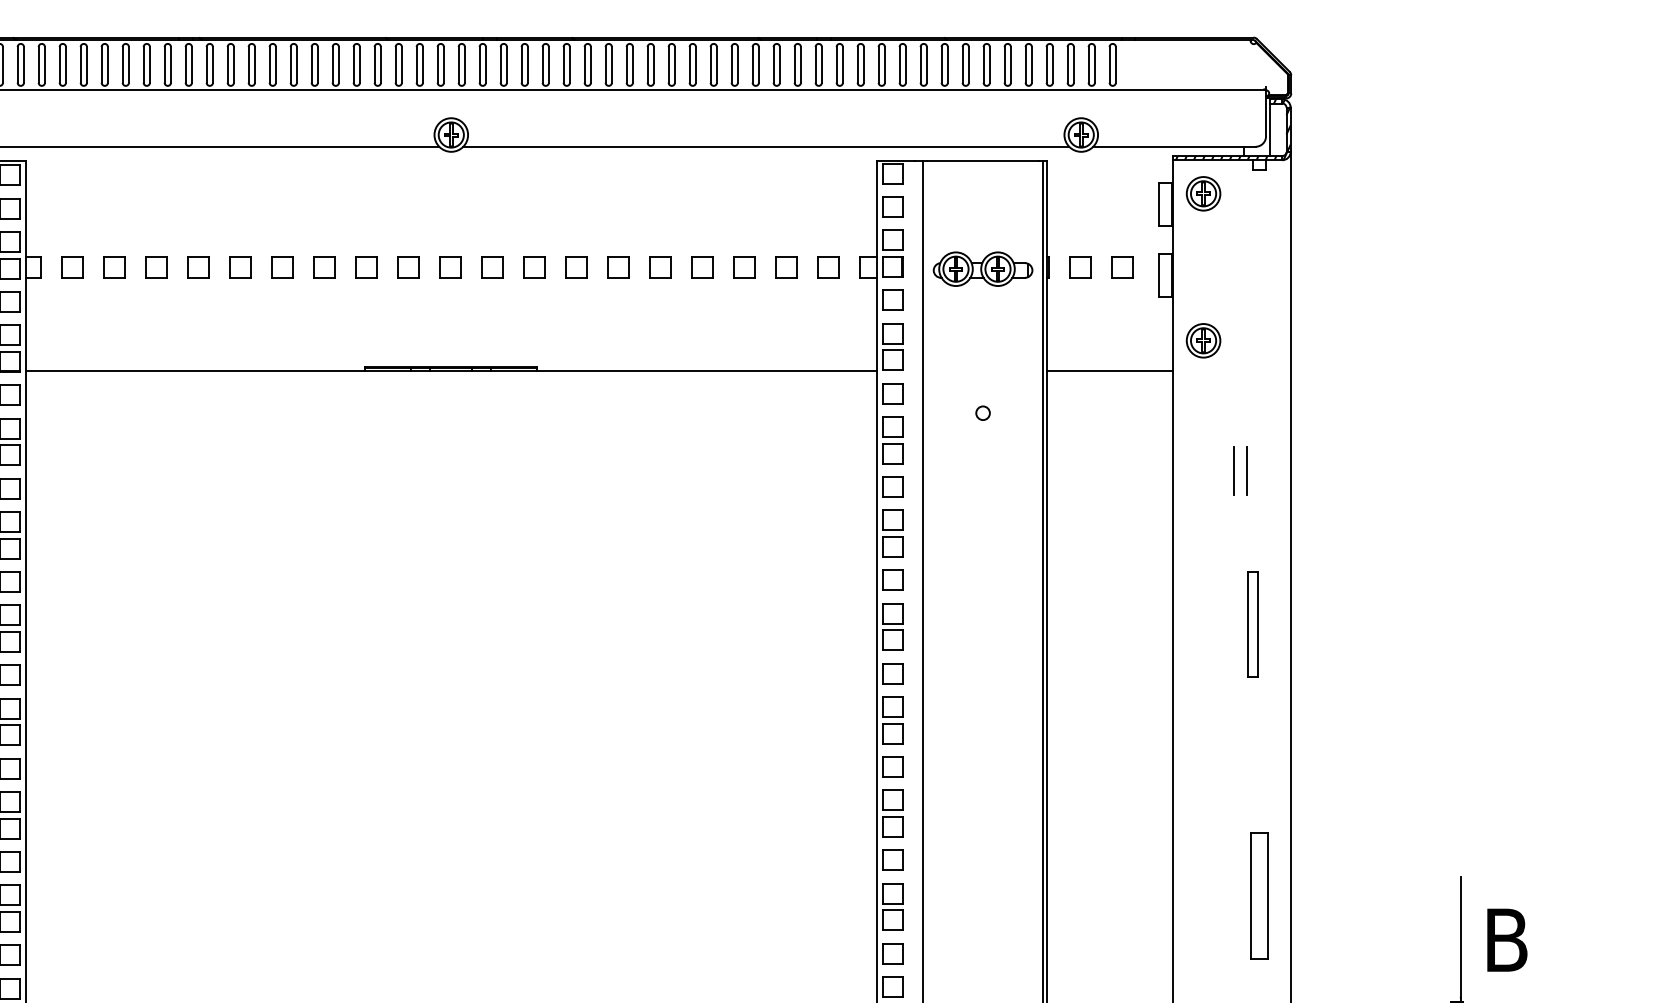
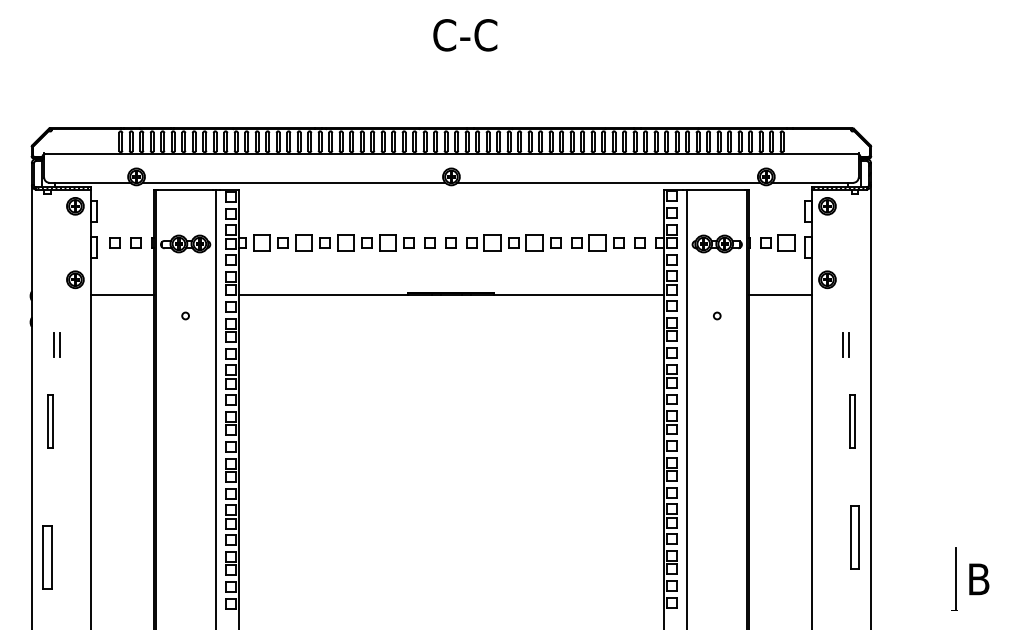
part: (71, 266) -> (261, 242), size x1.6
part: (155, 266) -> (303, 242), size x1.6
part: (239, 266) -> (345, 242), size x1.6
part: (323, 266) -> (387, 242), size x1.6
part: (533, 266) -> (492, 242), size x1.6
part: (617, 266) -> (534, 242), size x1.6
part: (743, 266) -> (597, 242), size x1.6
part: (1121, 266) -> (786, 242), size x1.6
part: (1257, 896) -> (854, 537), moved

